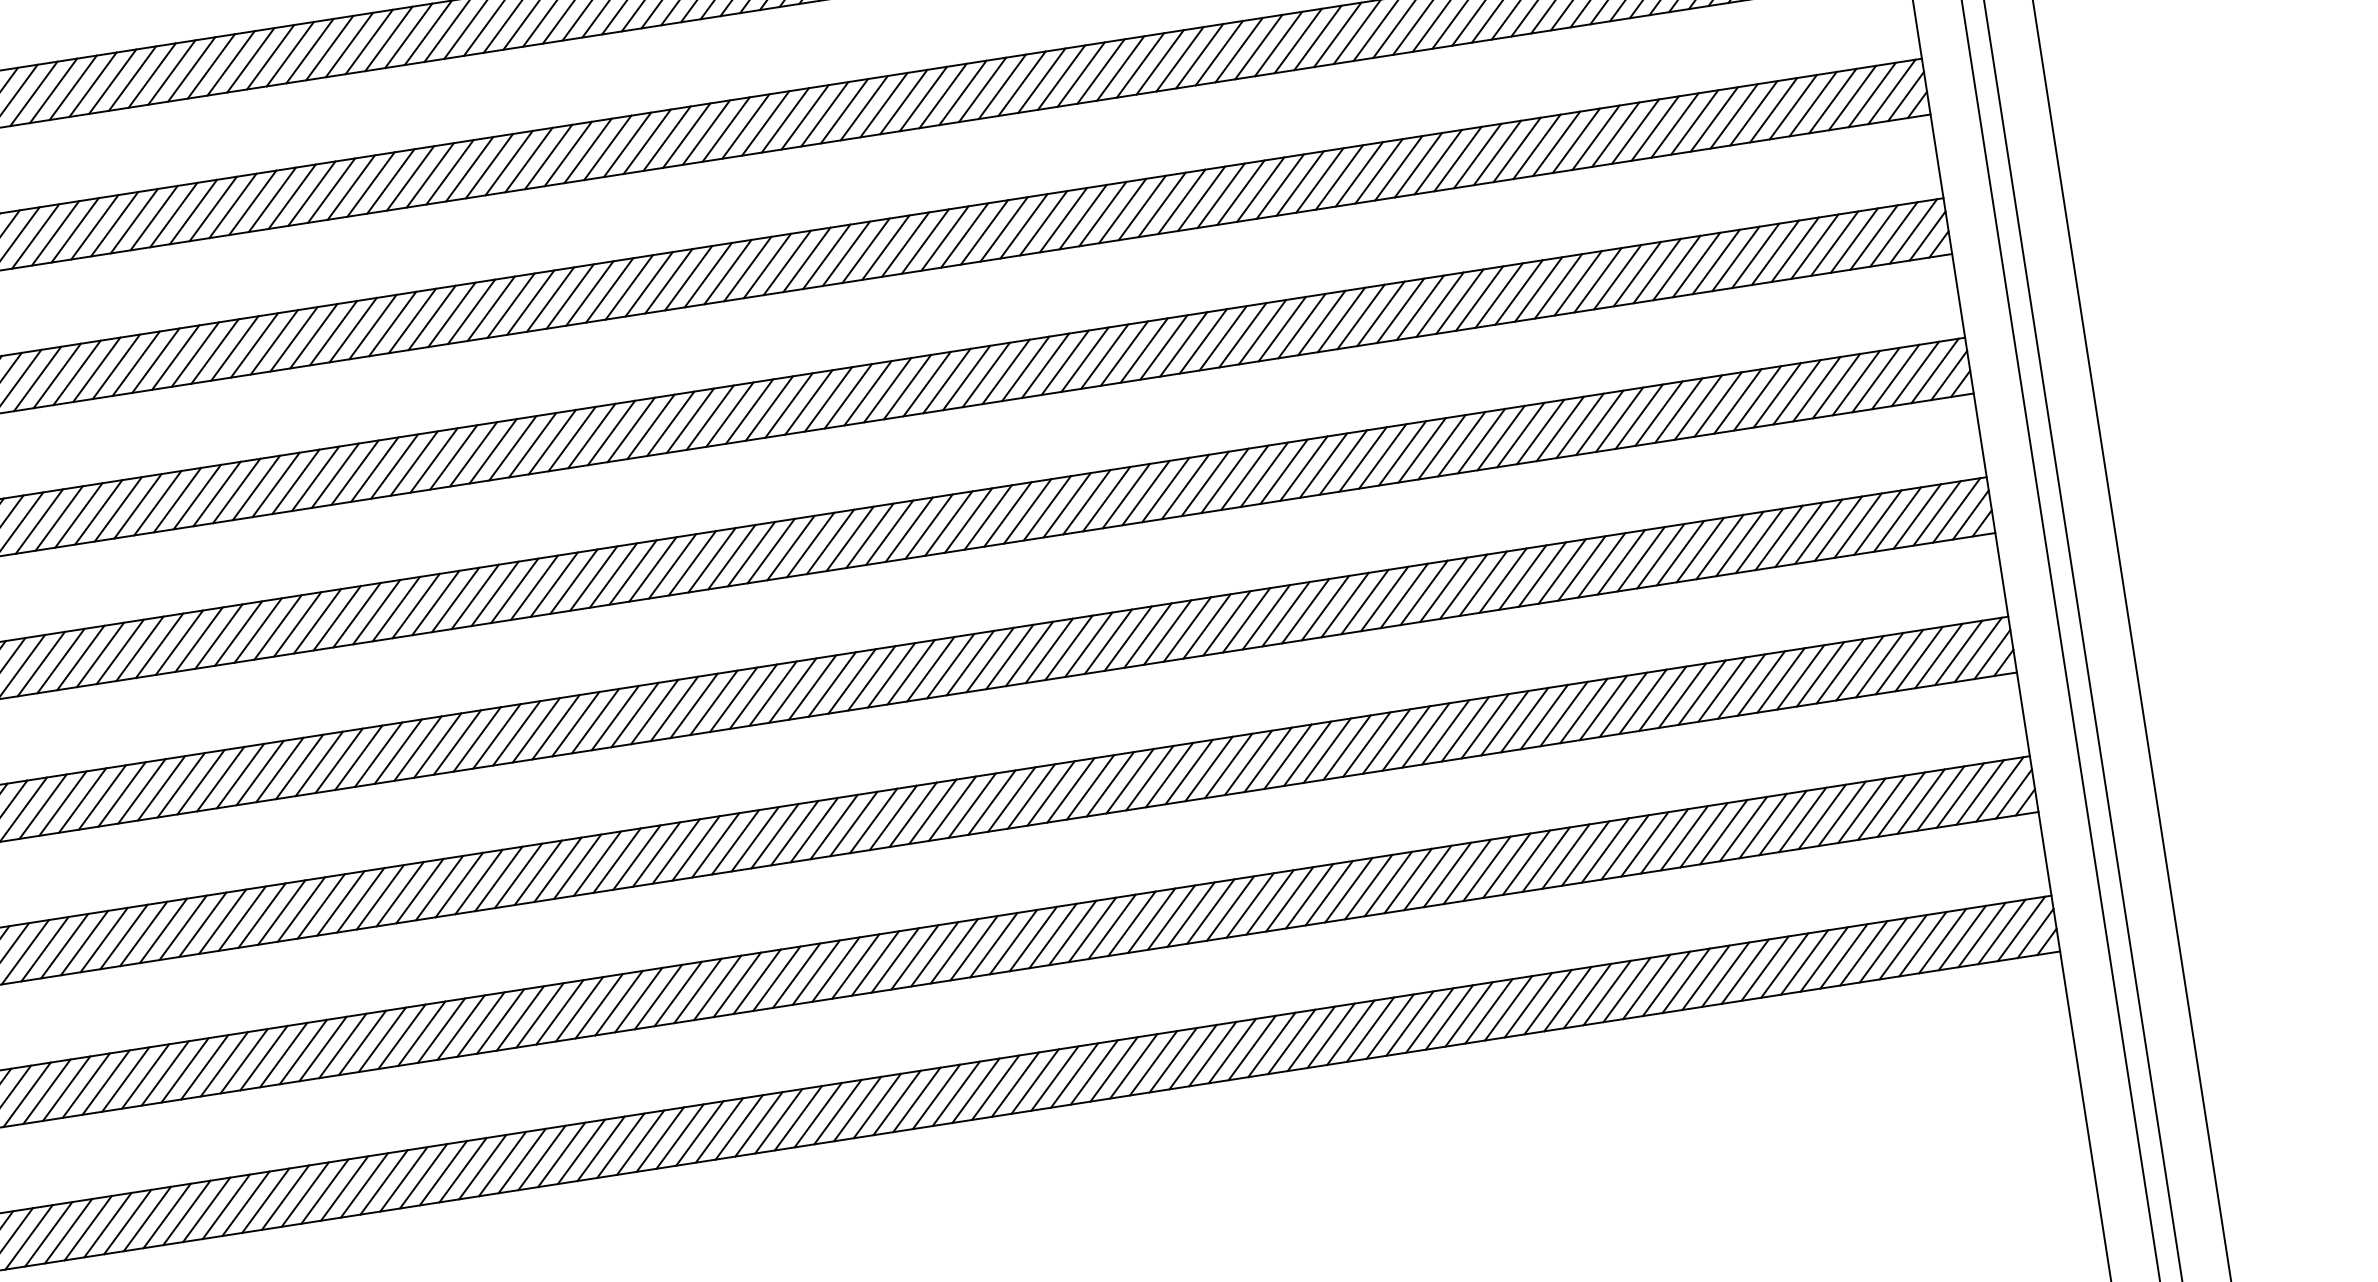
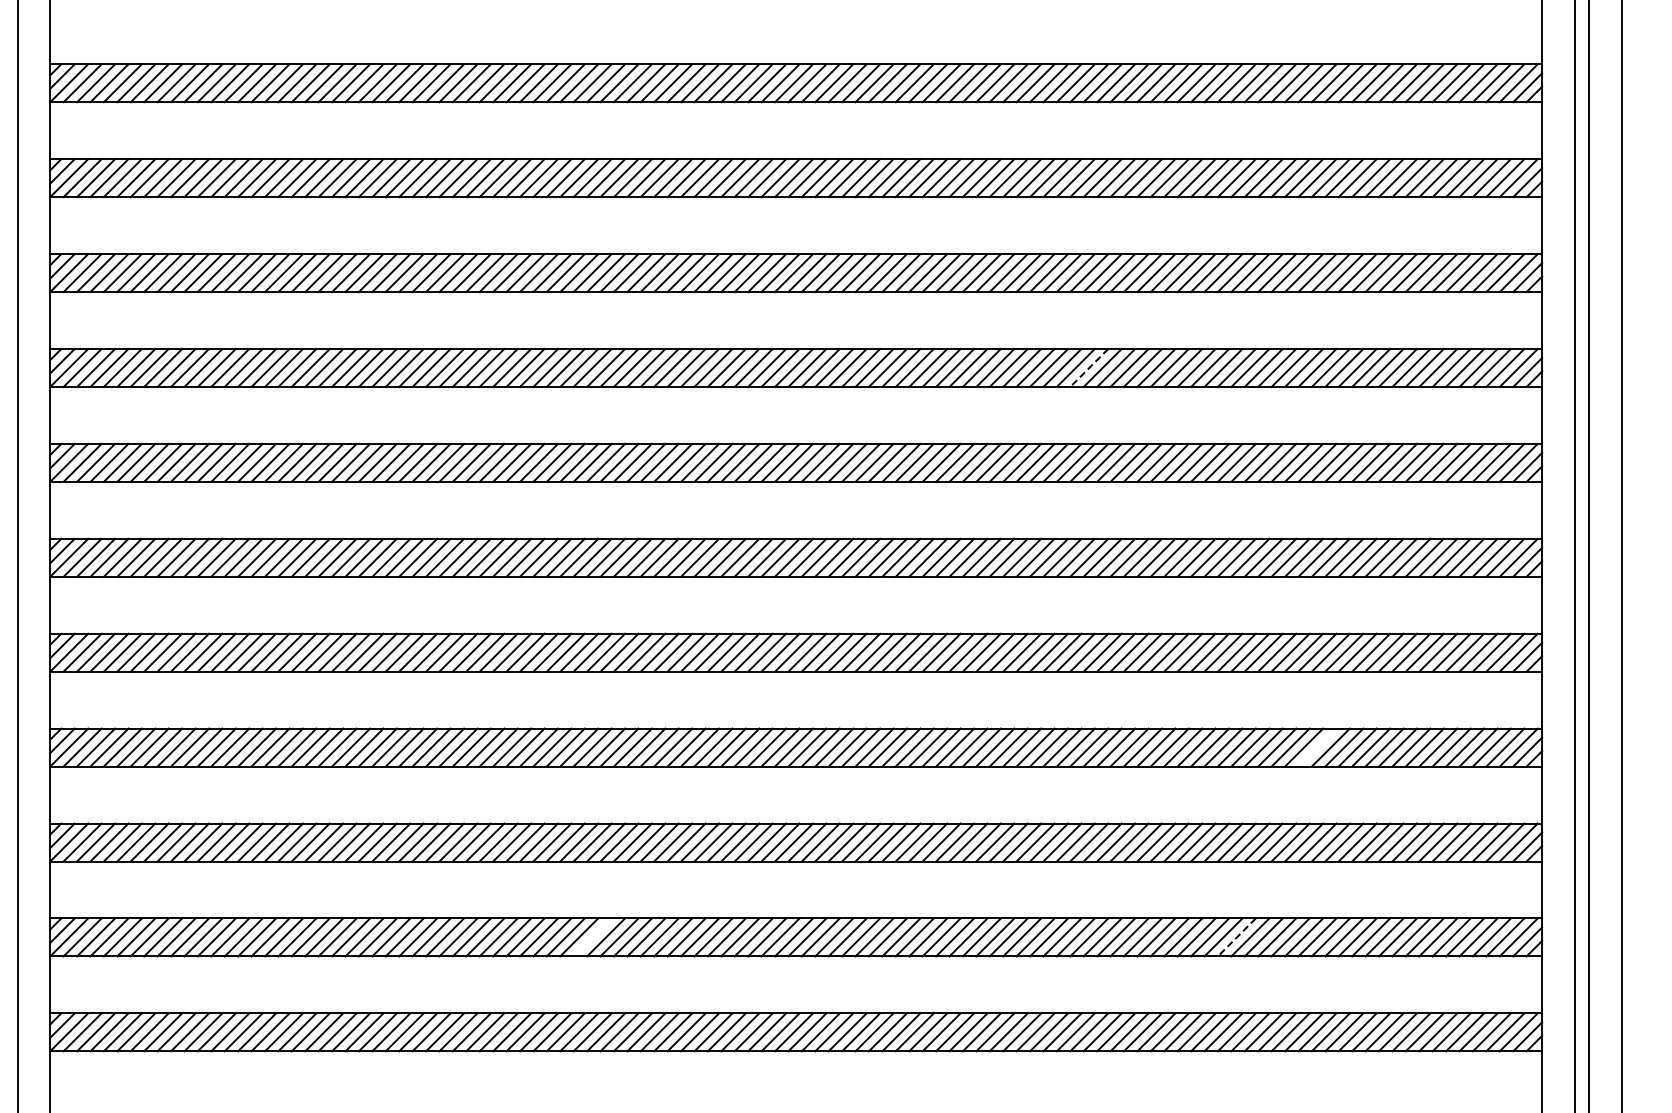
line: (1239, 49) -> (1089, 367), solid -> dashed
line: (1660, 556) -> (1317, 747), removed
line: (1585, 853) -> (1236, 937), solid -> dashed
line: (638, 1000) -> (592, 937), removed

